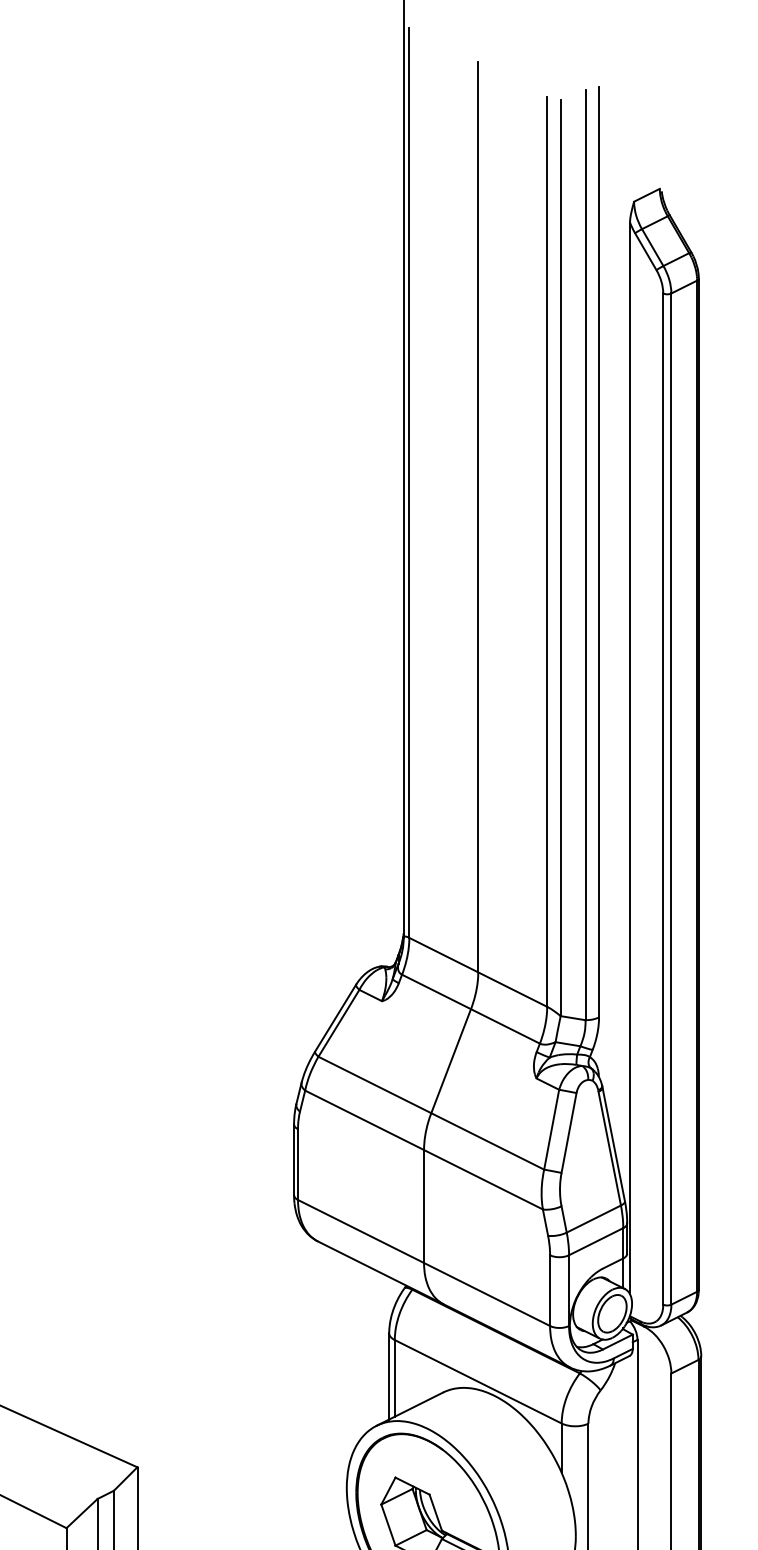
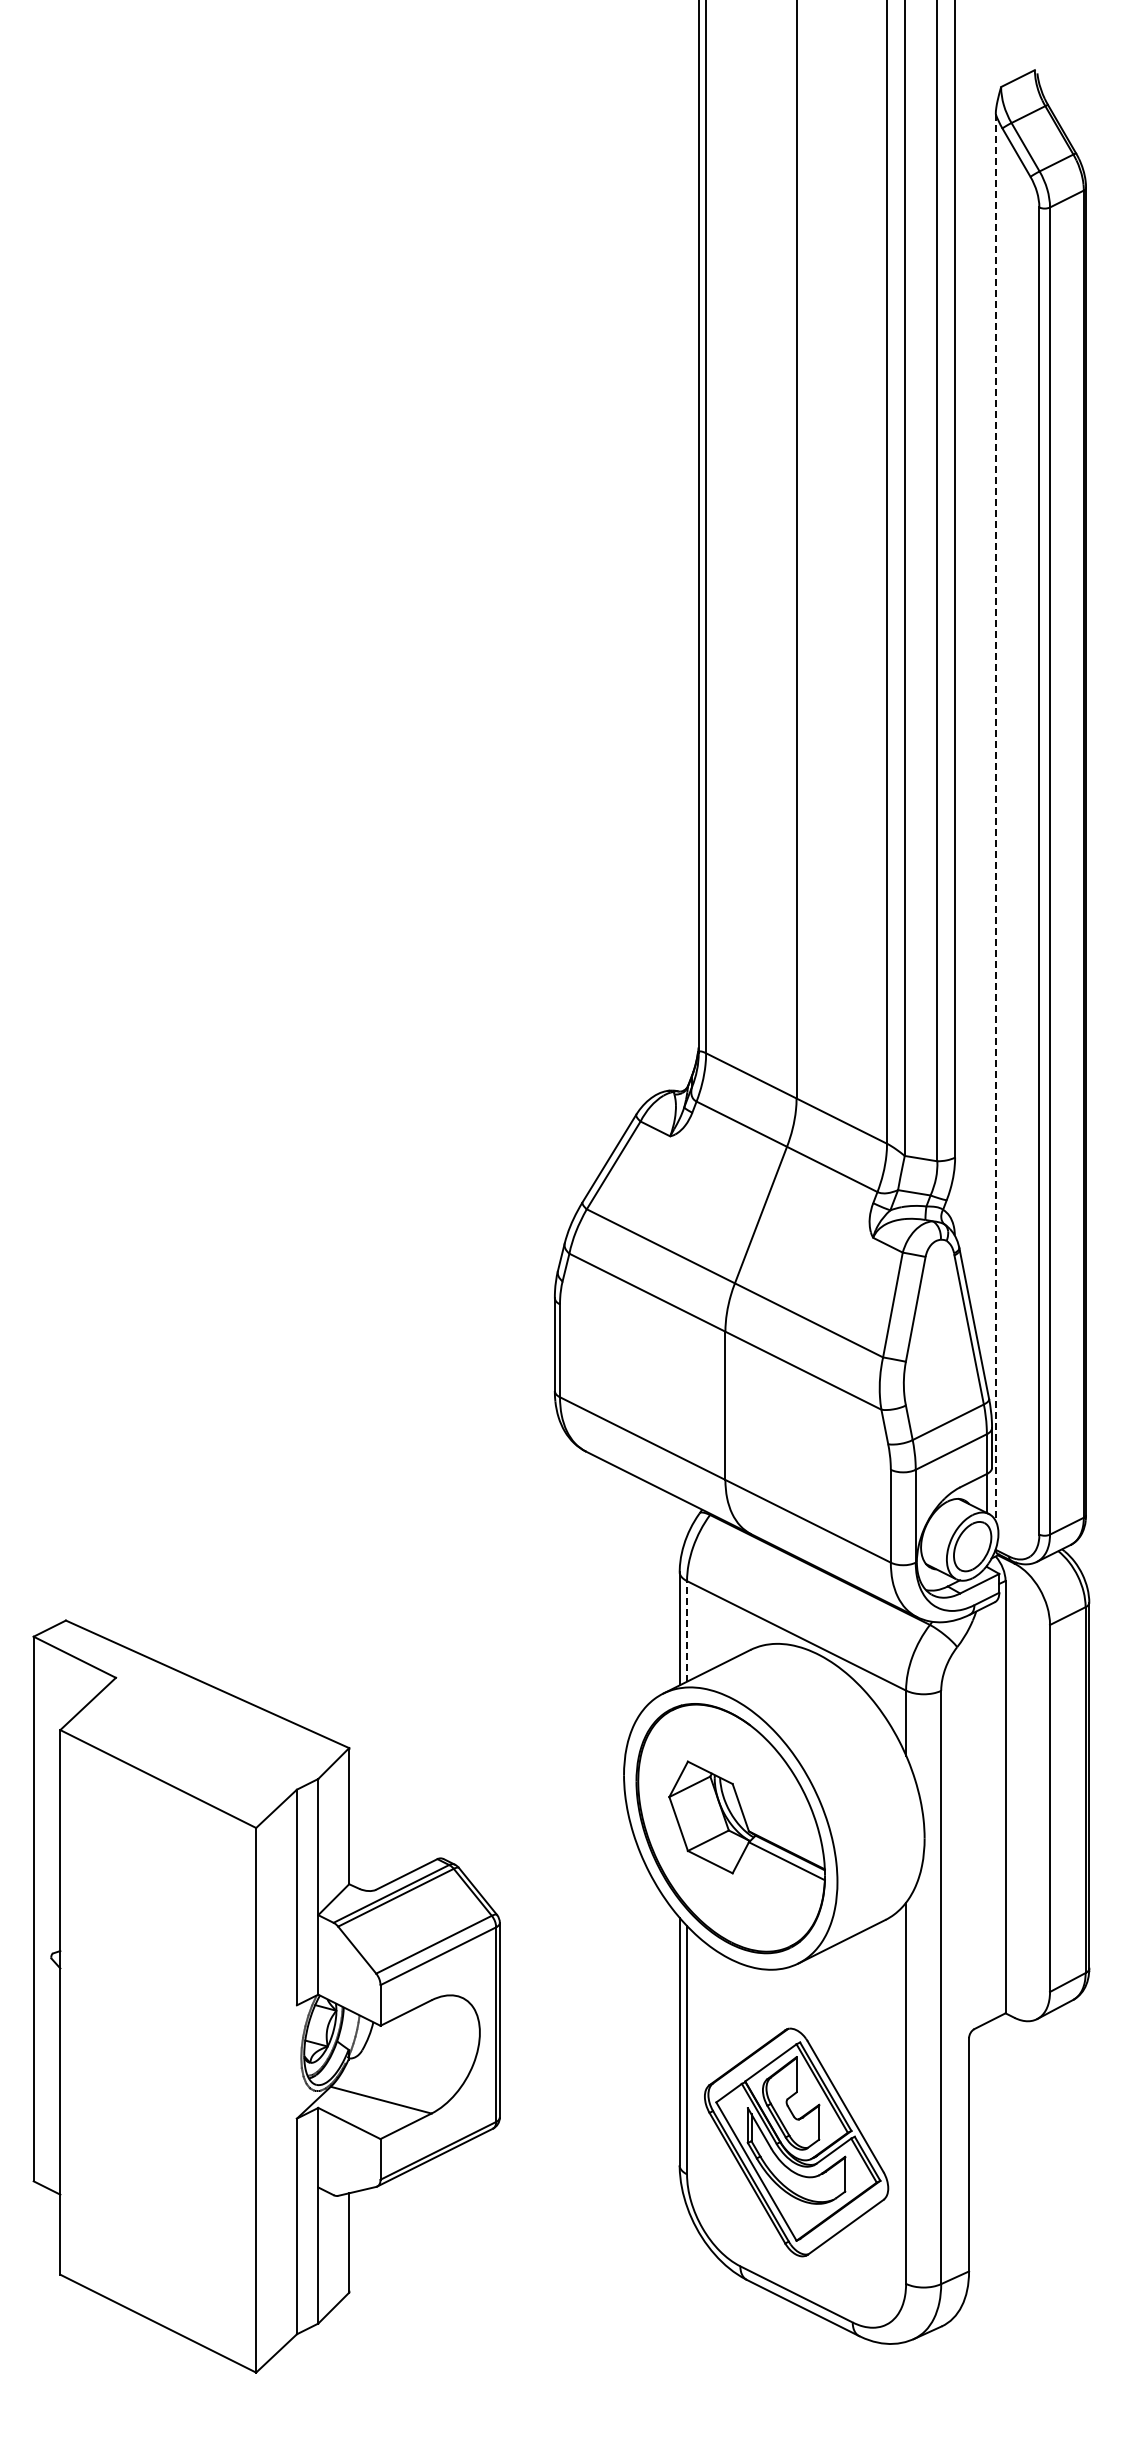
line: (629, 759) -> (995, 818), solid -> dashed
line: (395, 1377) -> (687, 1630), solid -> dashed

